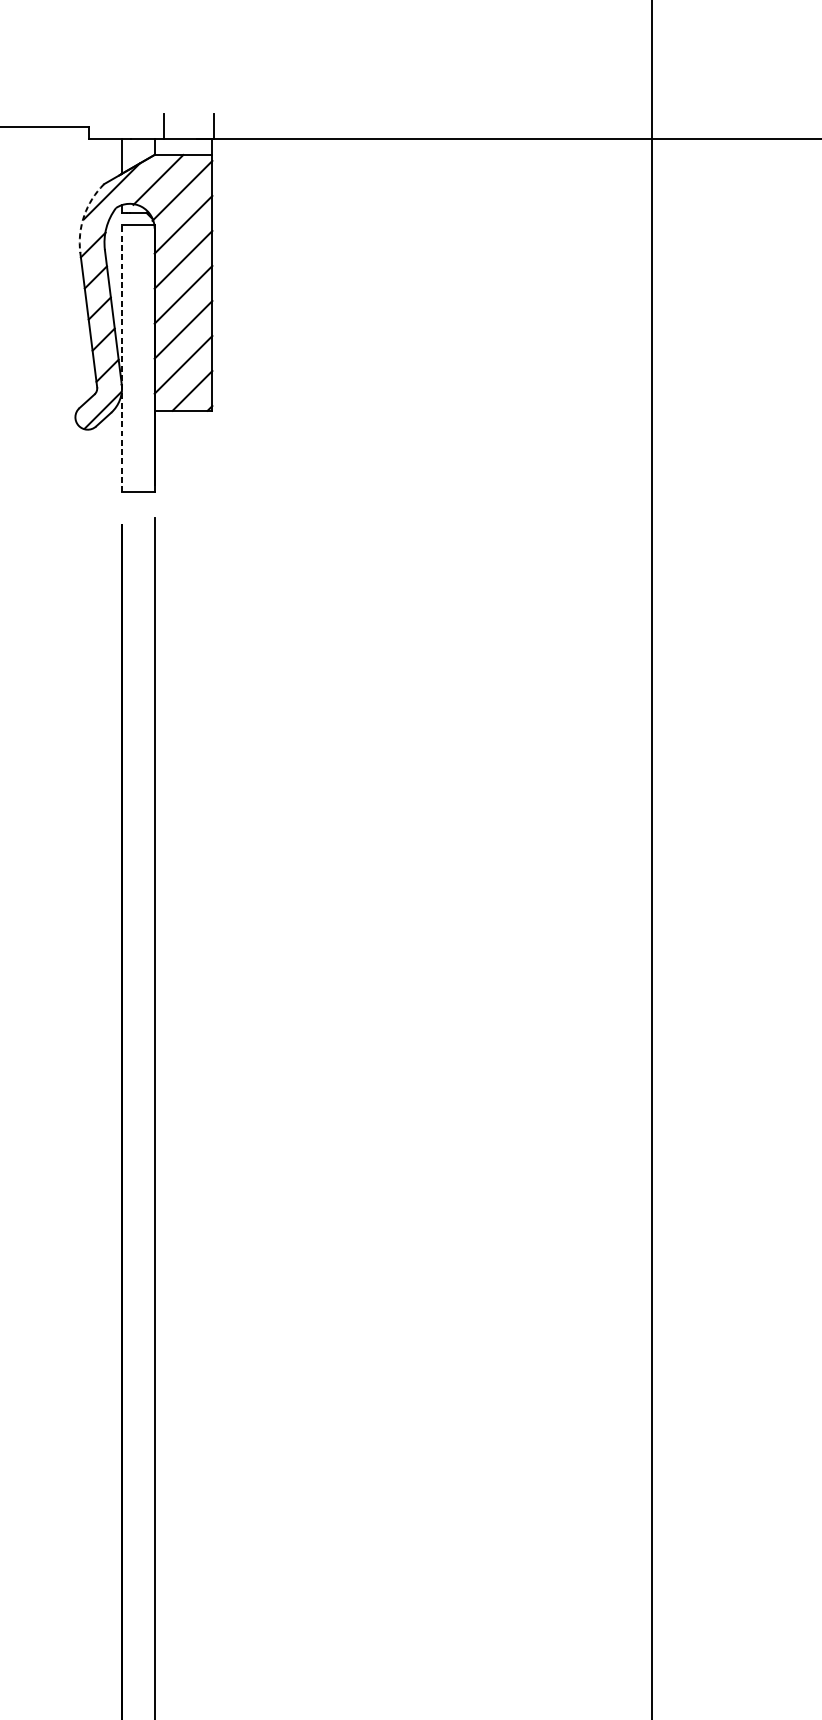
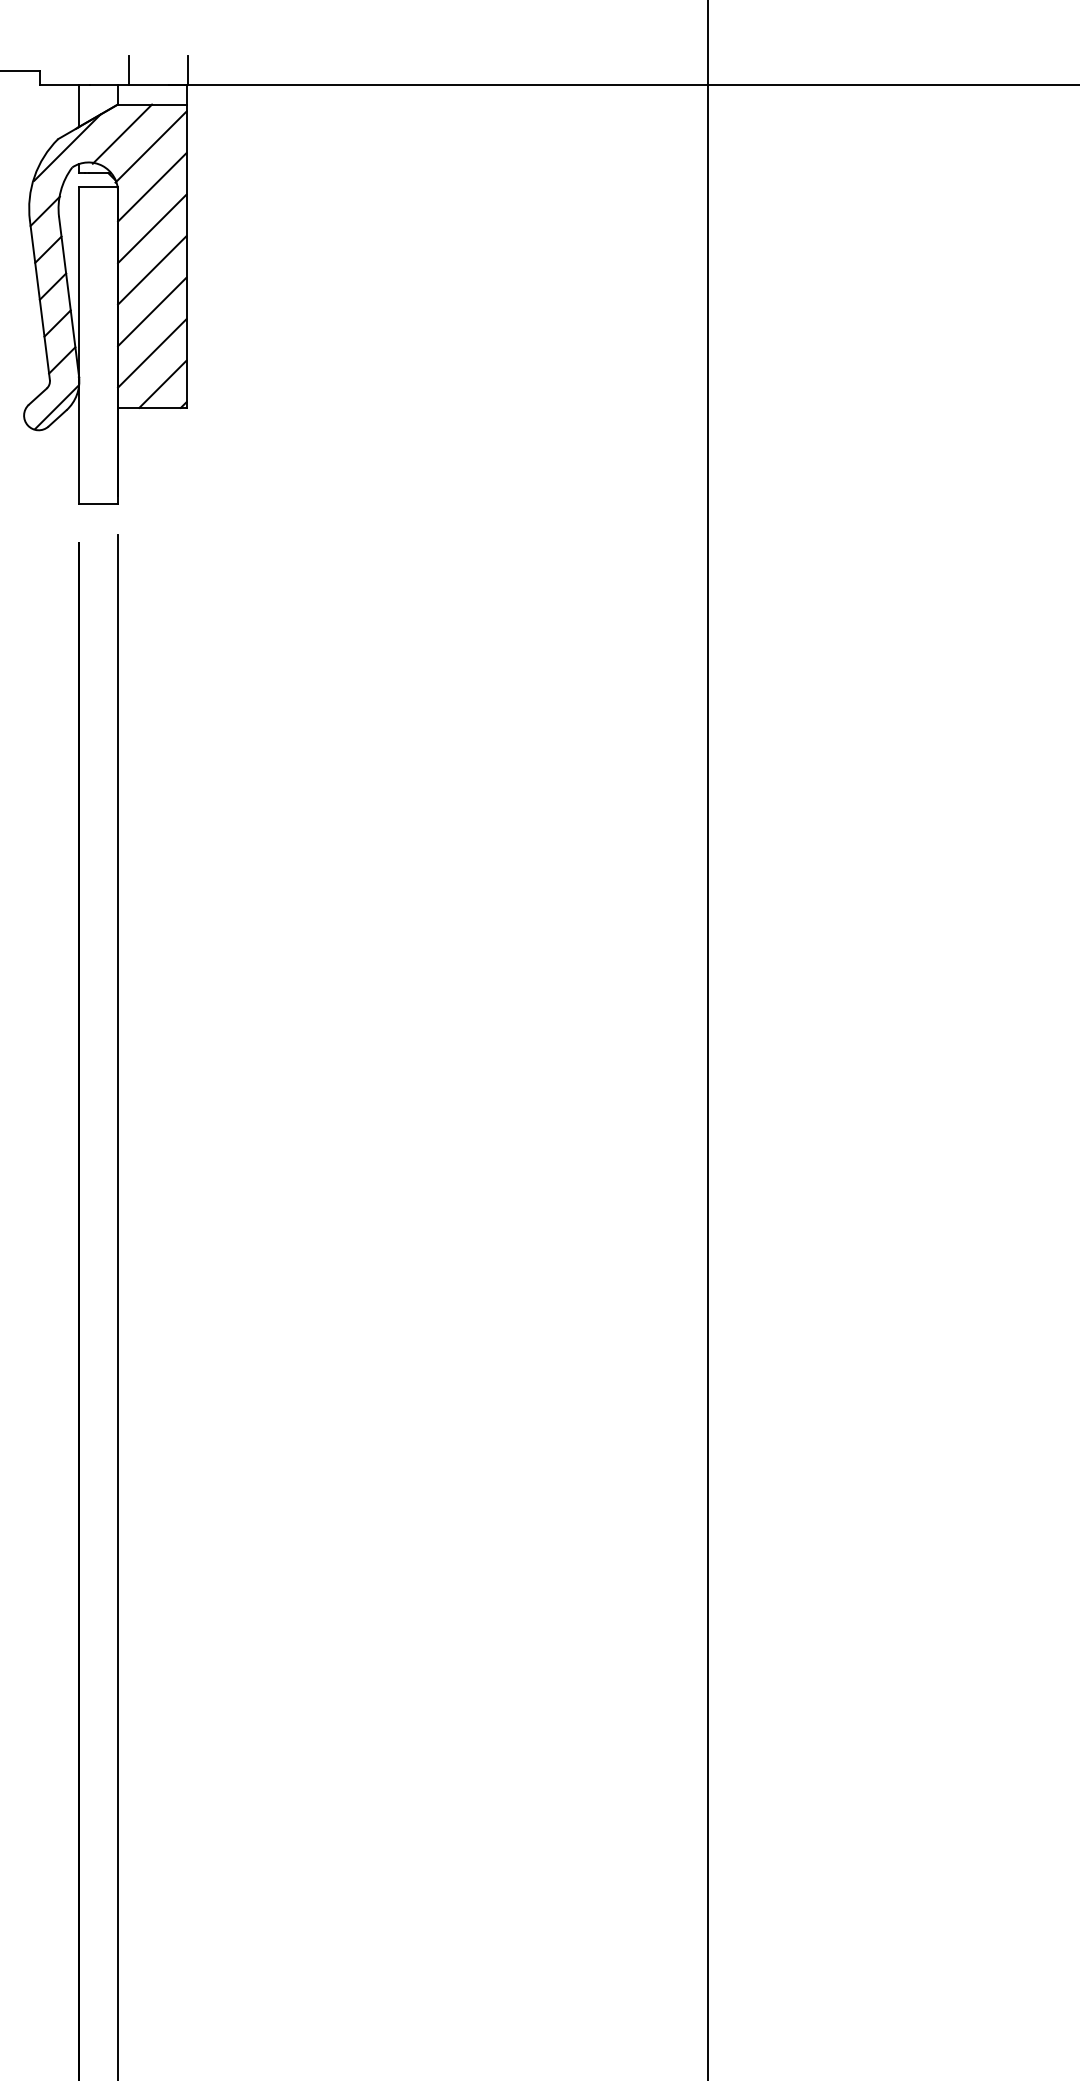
arc: (84, 215) -> (34, 176), dashed -> solid
line: (121, 358) -> (78, 345), dashed -> solid

